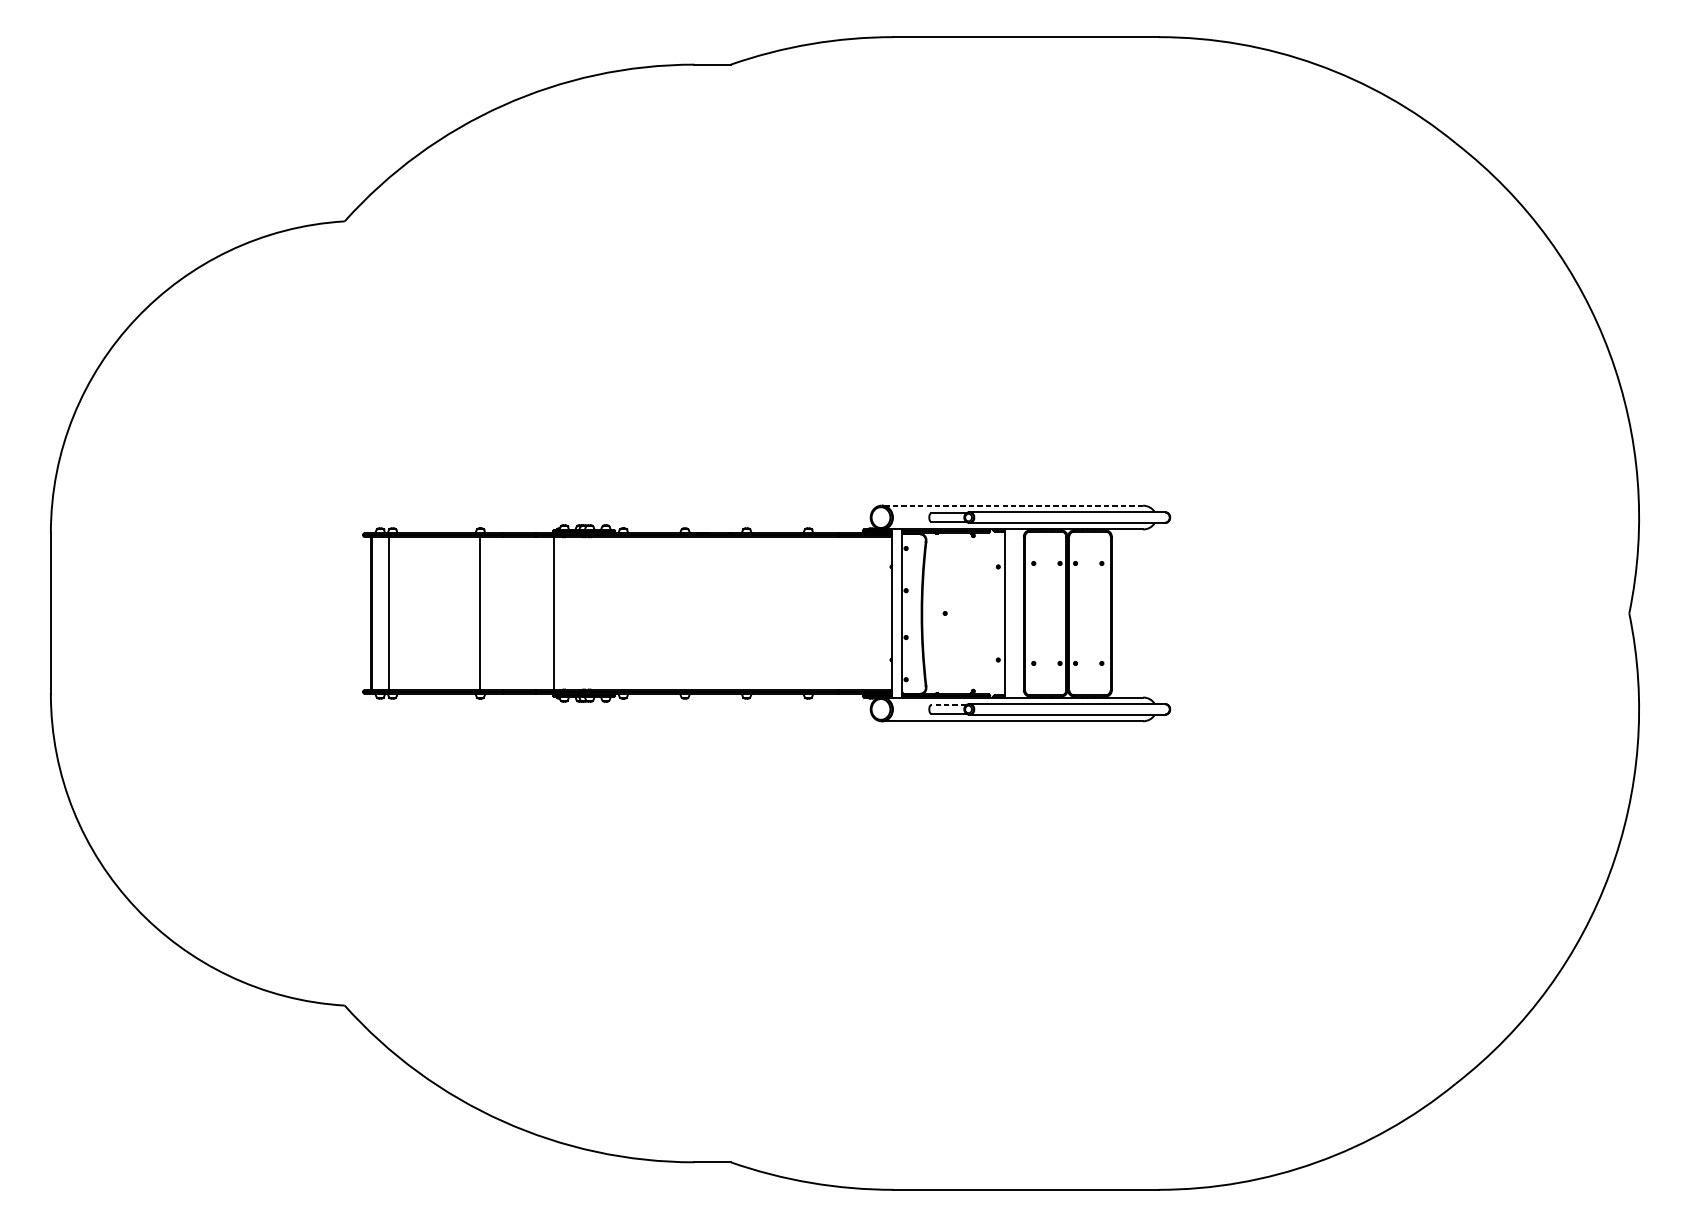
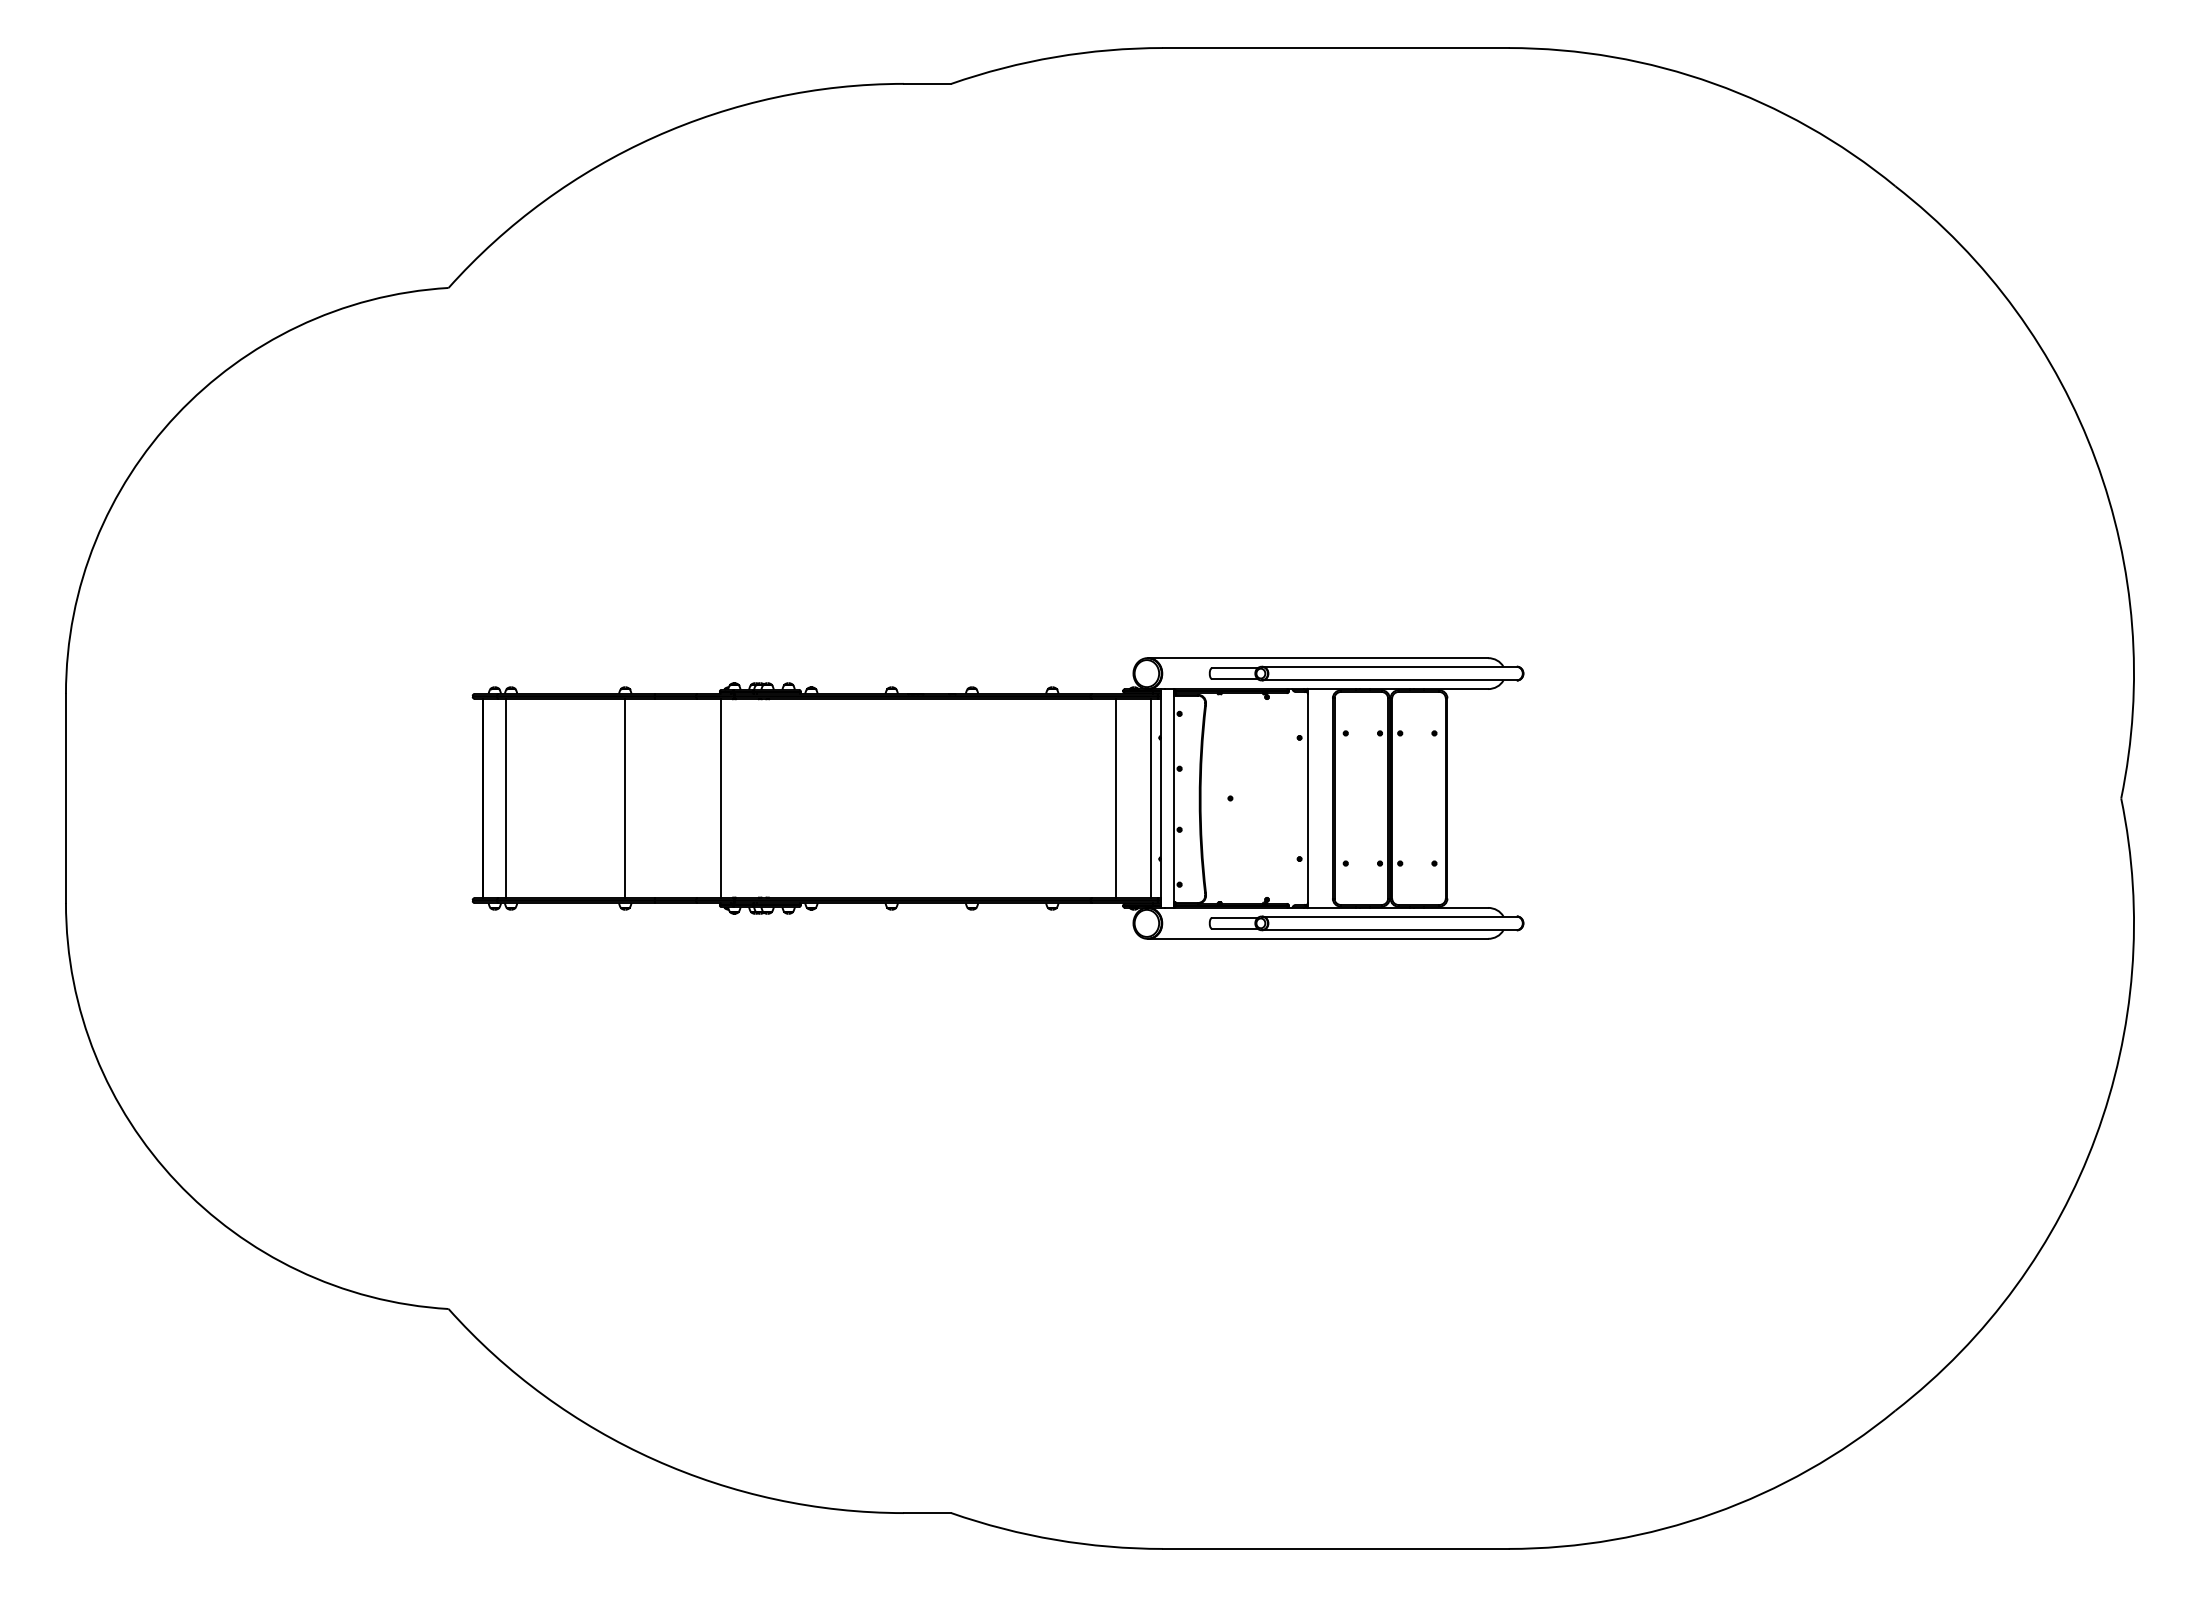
line: (1012, 505) -> (1318, 658), dashed -> solid
line: (856, 613) -> (1115, 798), added
line: (884, 613) -> (1151, 798), added
line: (948, 704) -> (1234, 917), dashed -> solid

